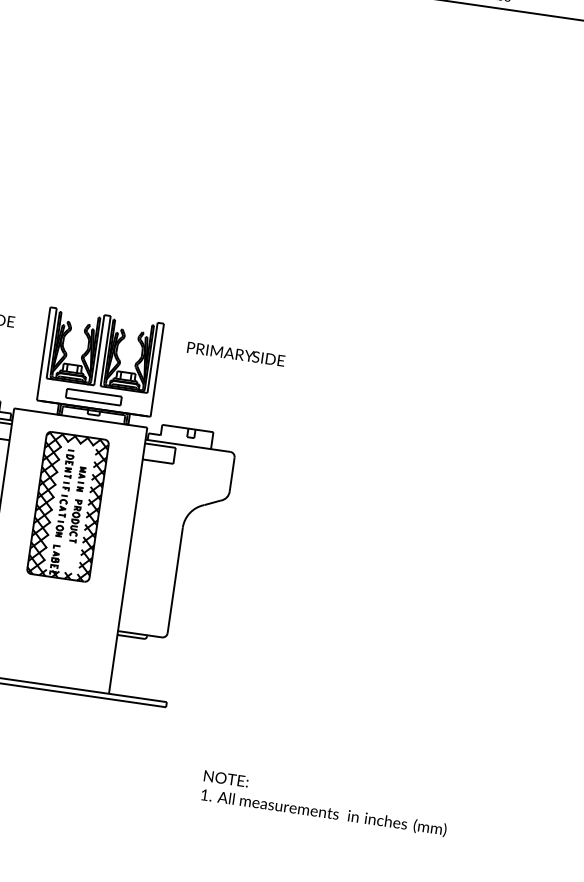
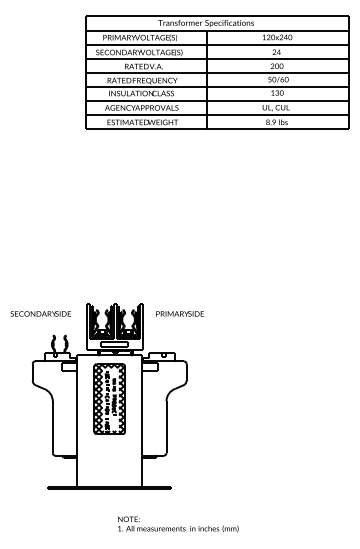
text: (325, 803) -> (178, 524), moved

